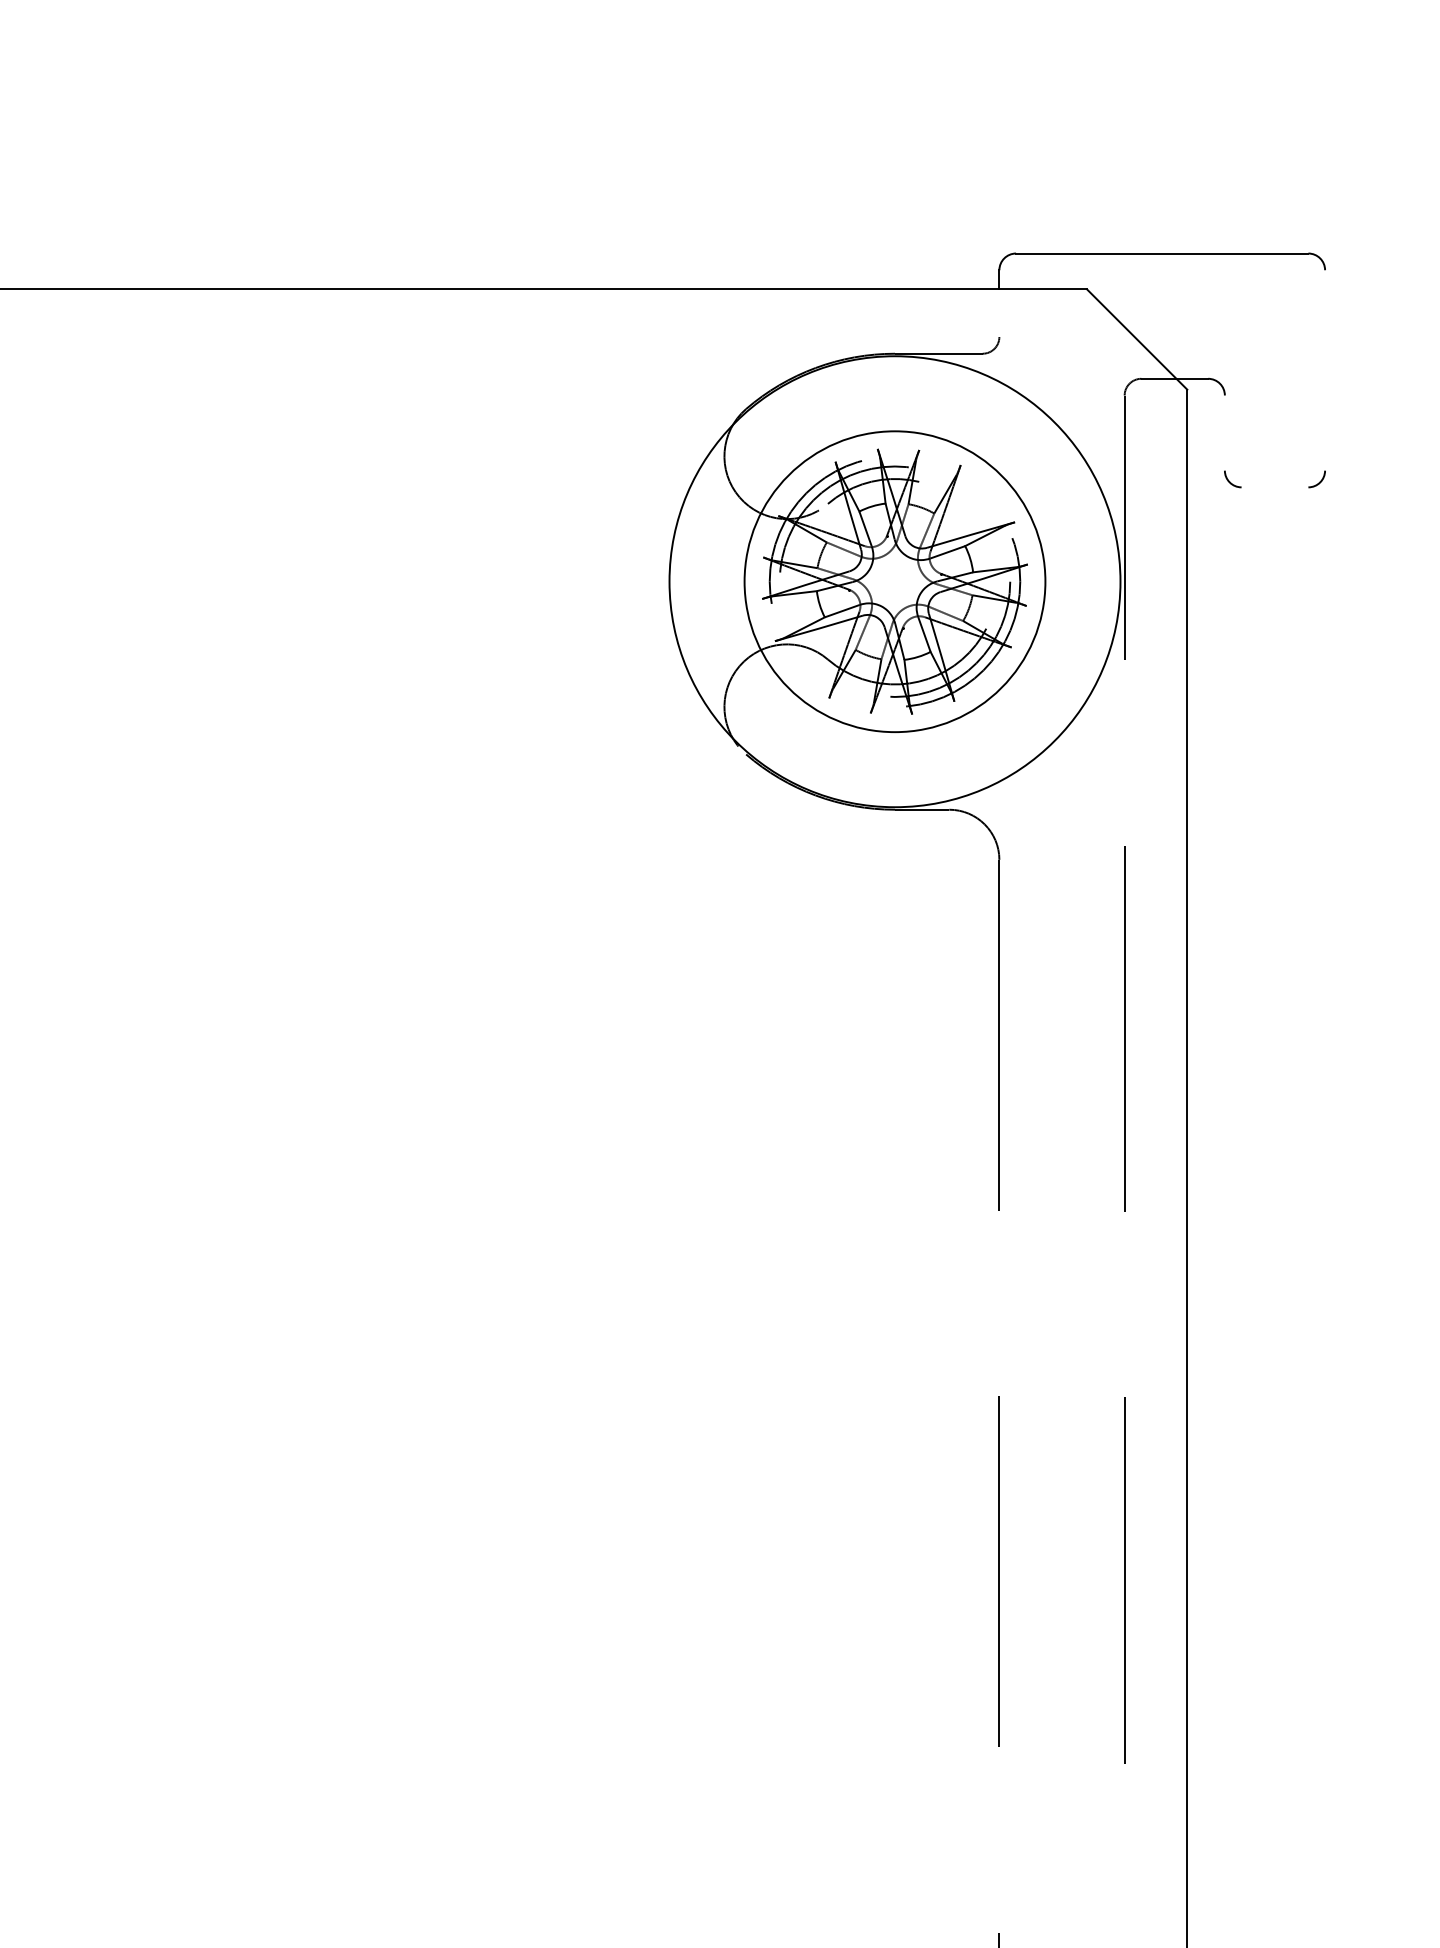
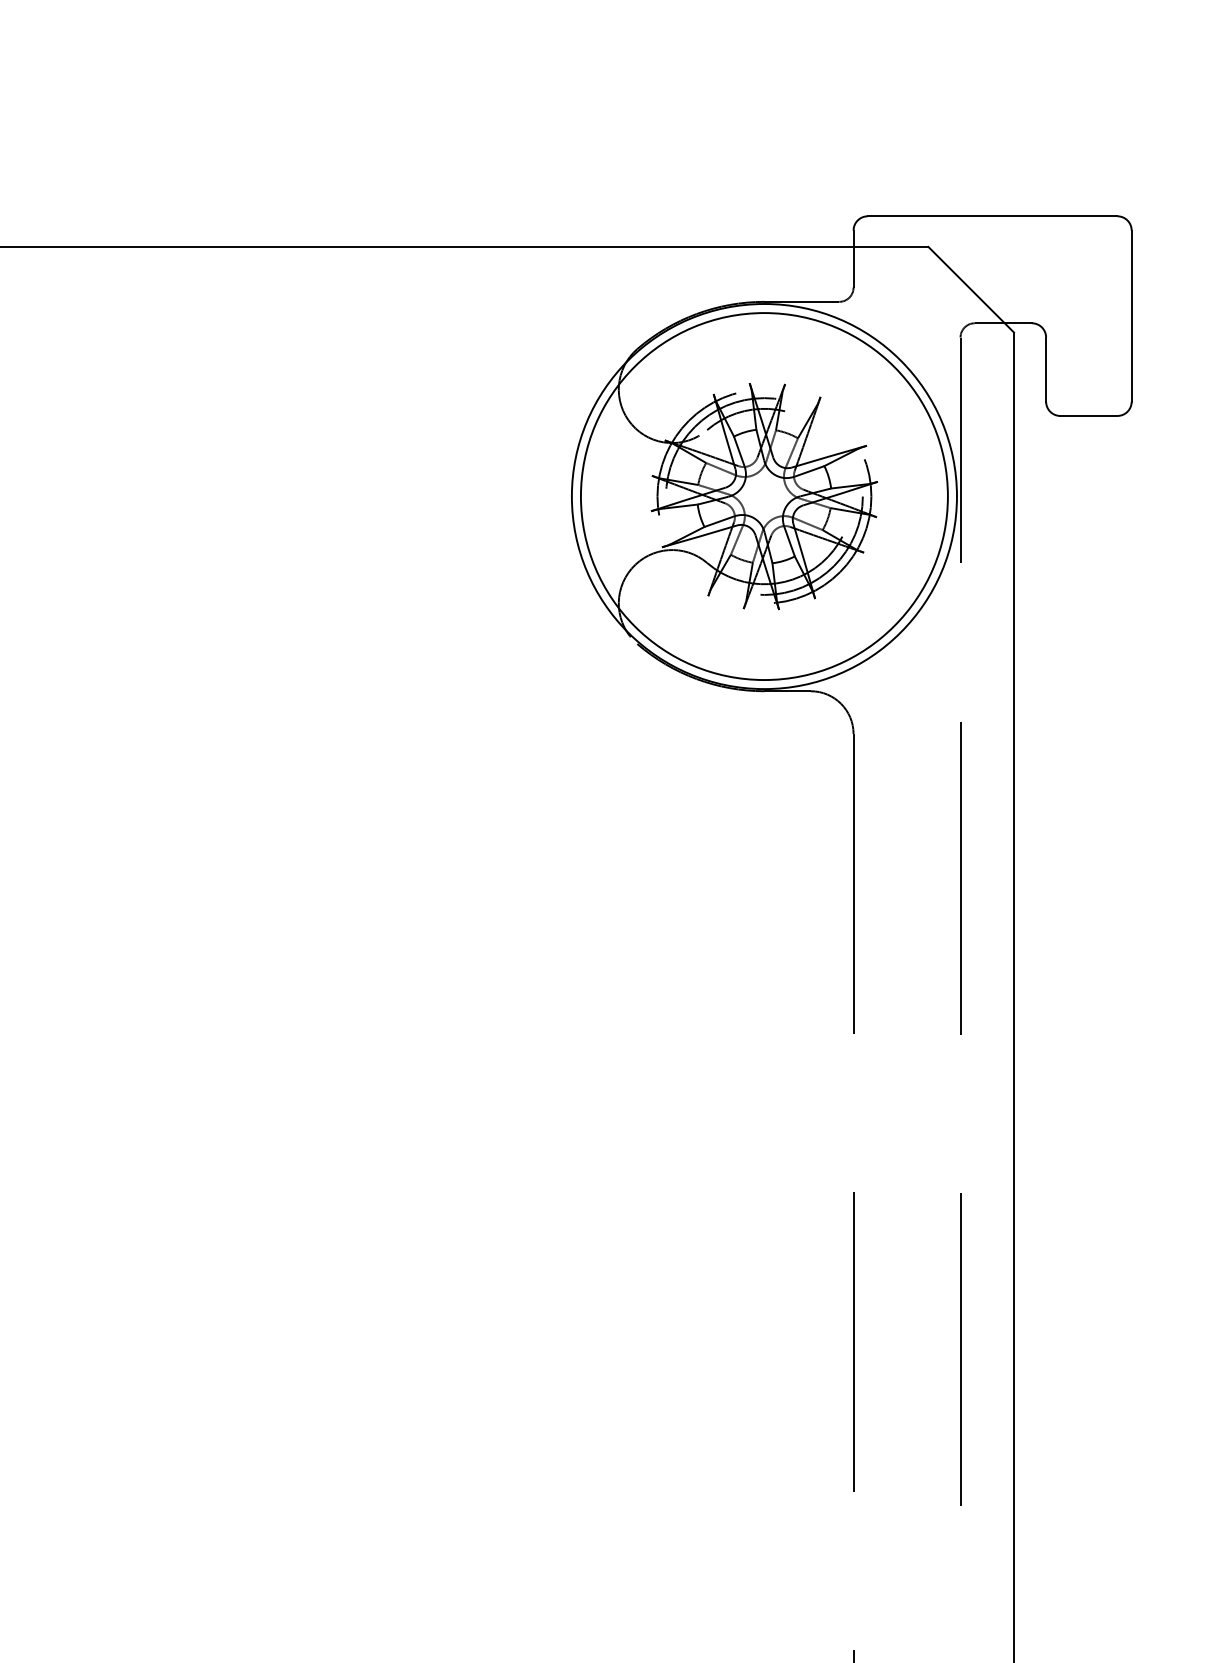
line: (999, 313) -> (853, 267), added
line: (1325, 370) -> (1132, 316), added
line: (1224, 432) -> (1045, 369), added
line: (1274, 487) -> (1088, 416), added
circle: (894, 581) -> (764, 496), size x1.43

